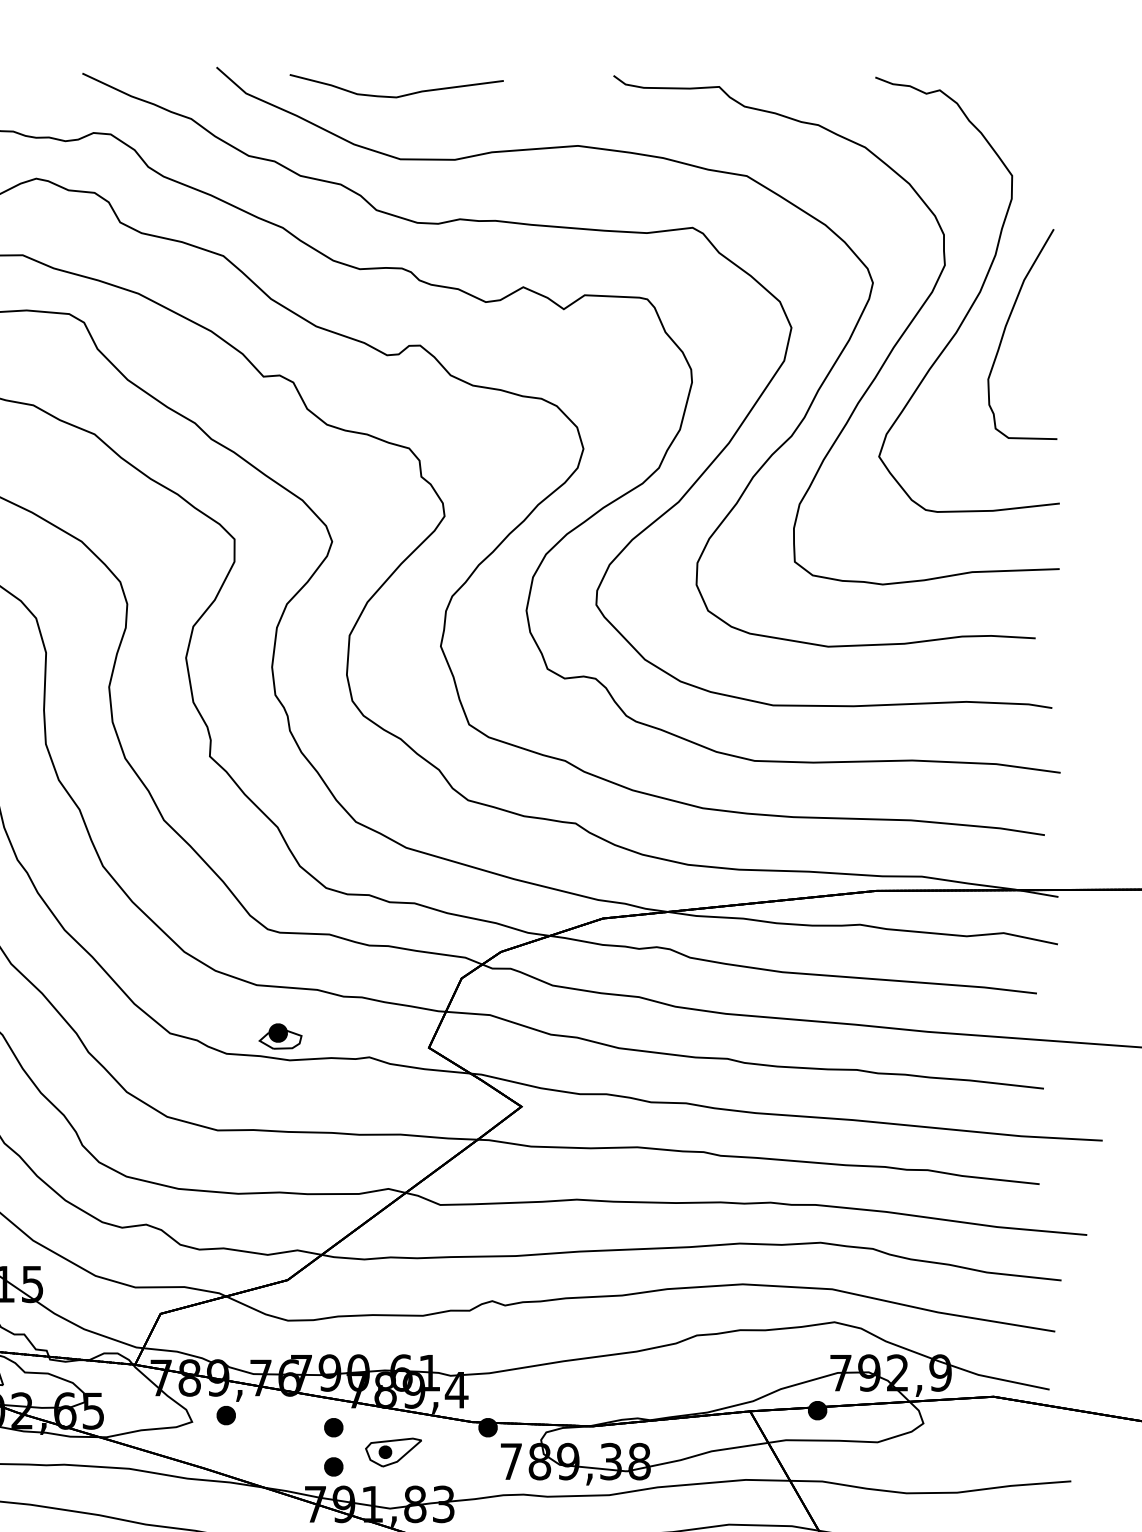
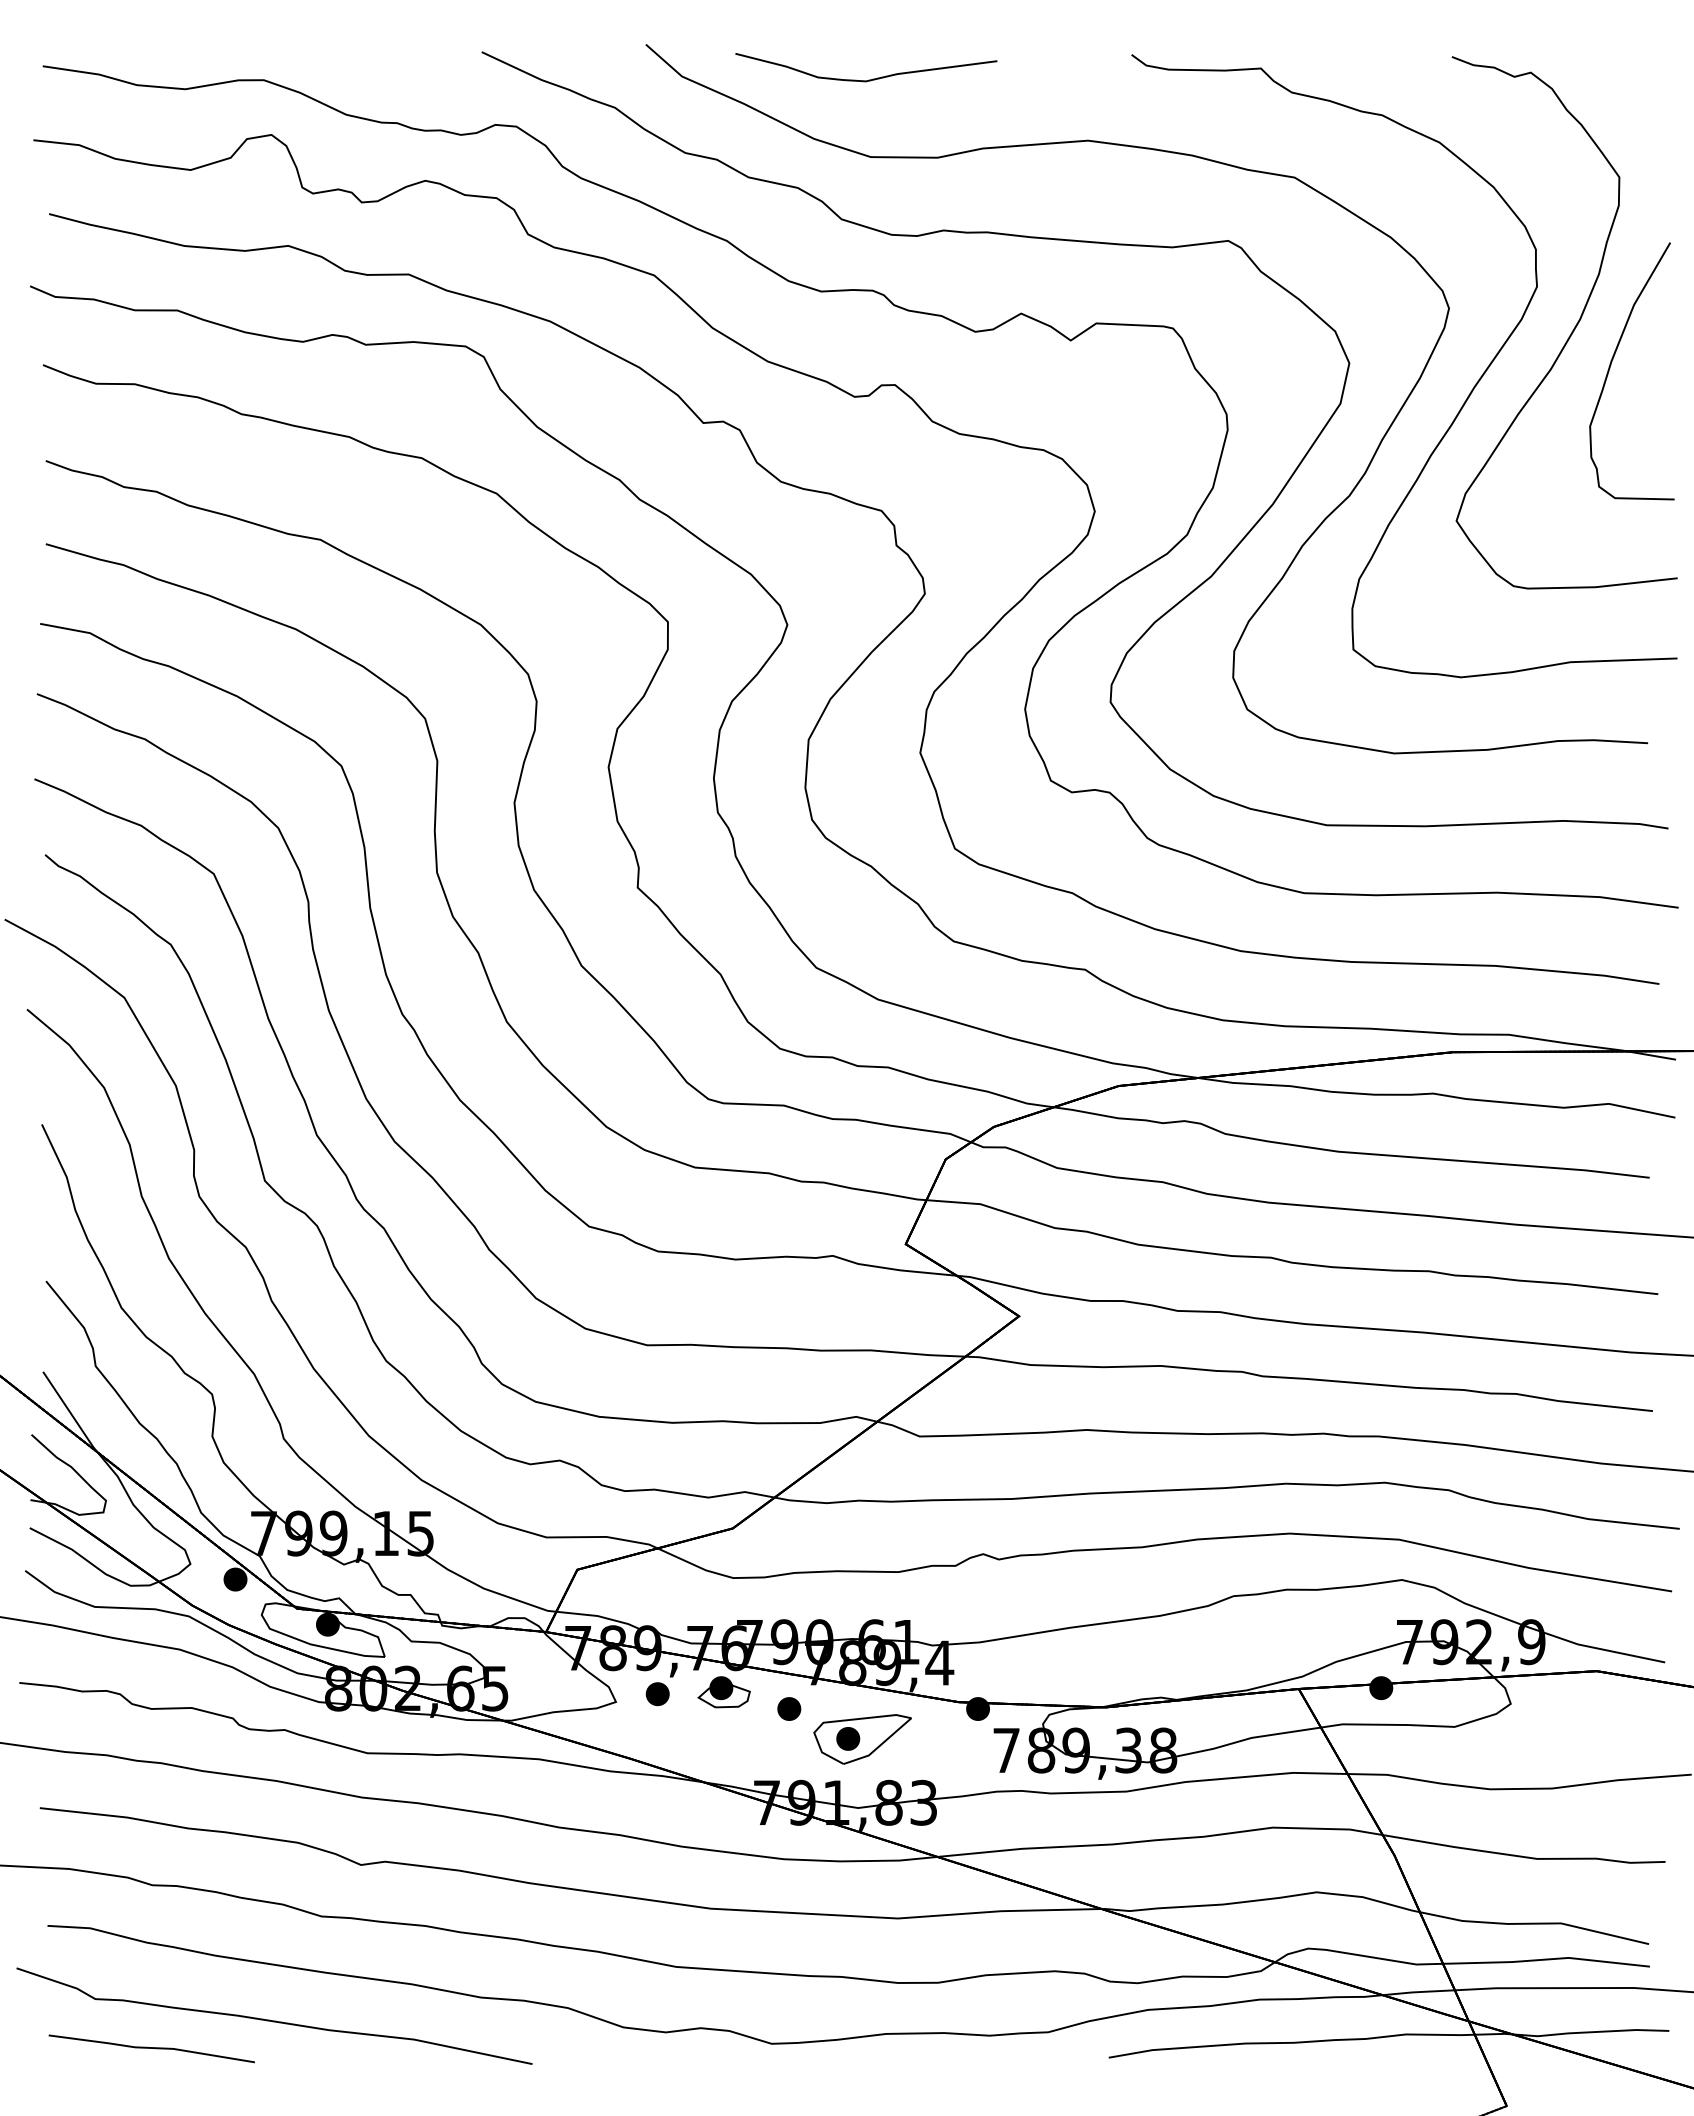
part: (280, 1036) -> (723, 1692), moved
part: (393, 1452) -> (862, 1739), size x1.43
part: (333, 1466) -> (789, 1756), removed

